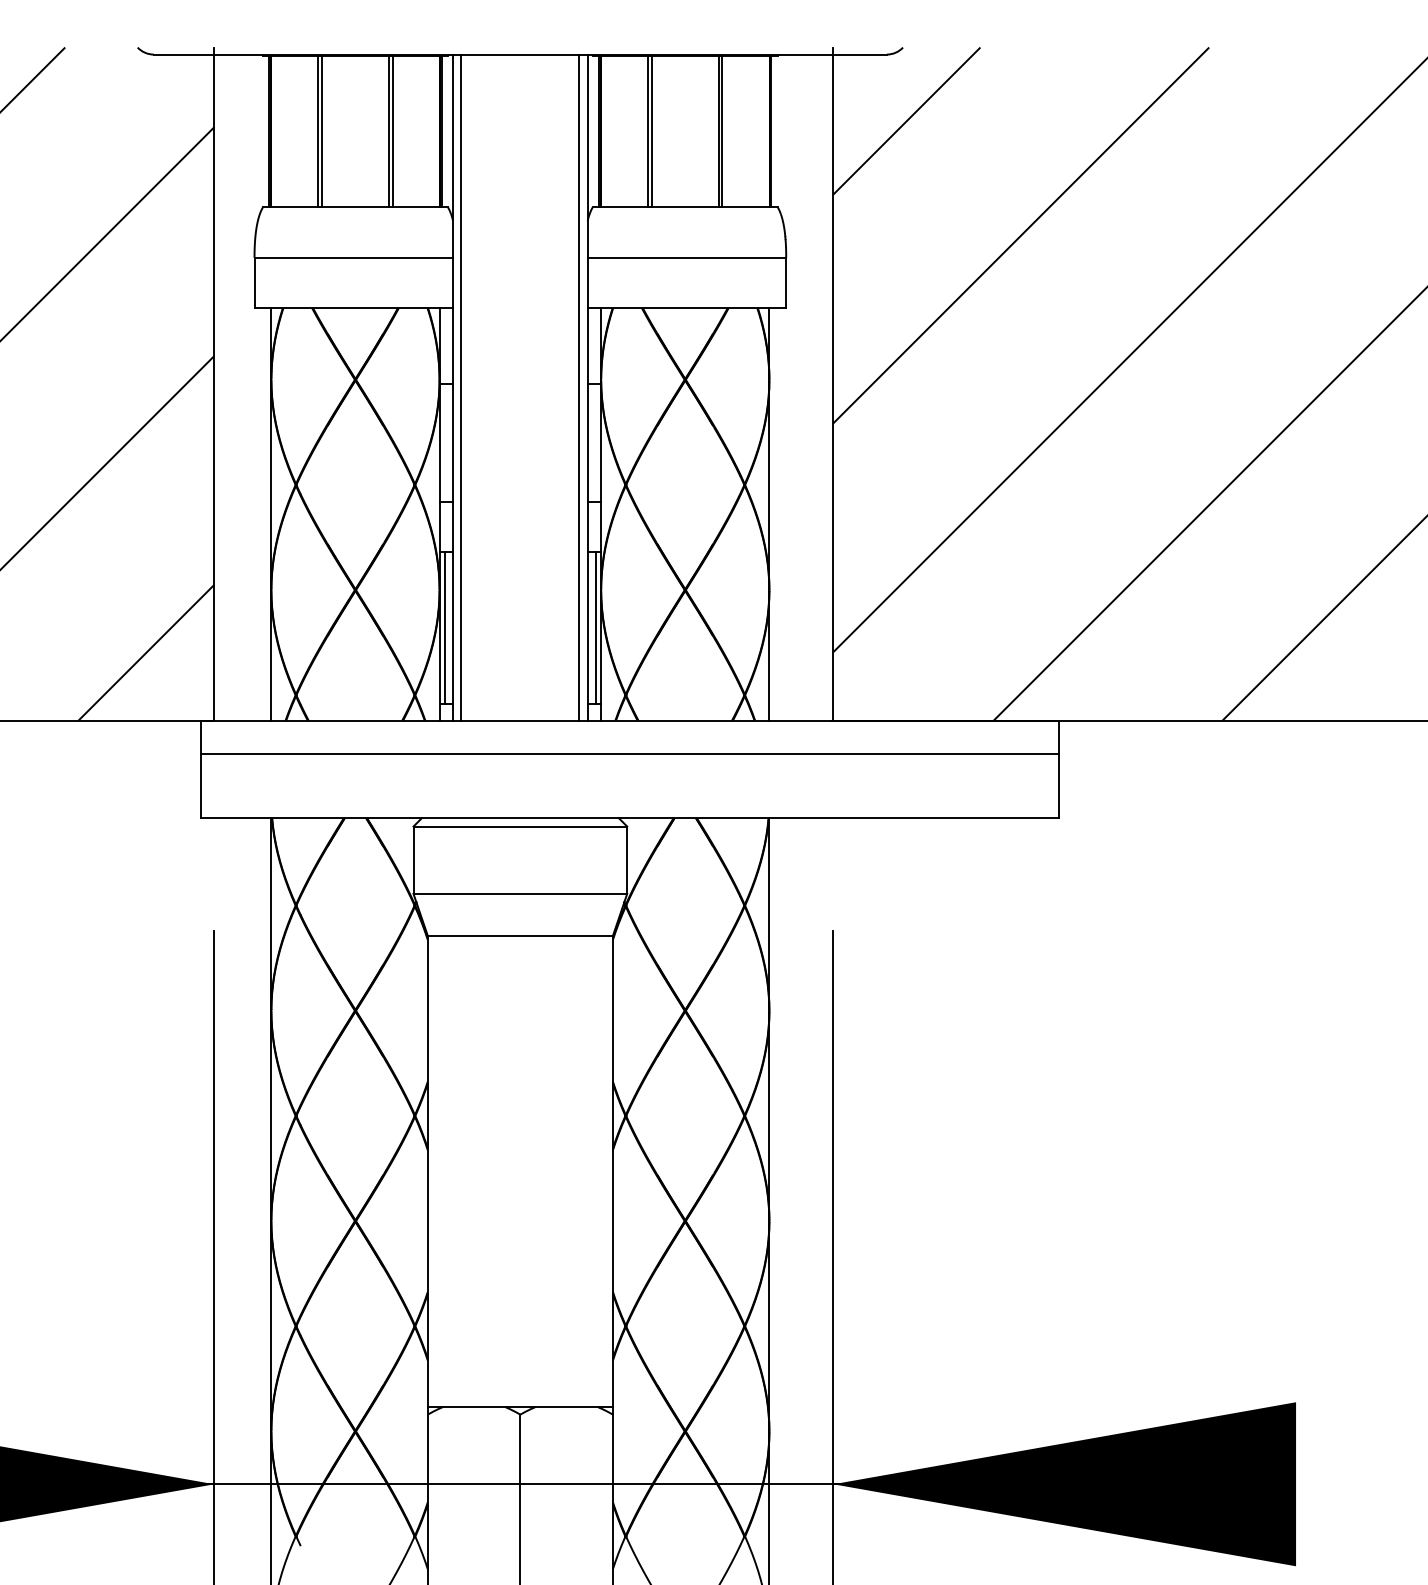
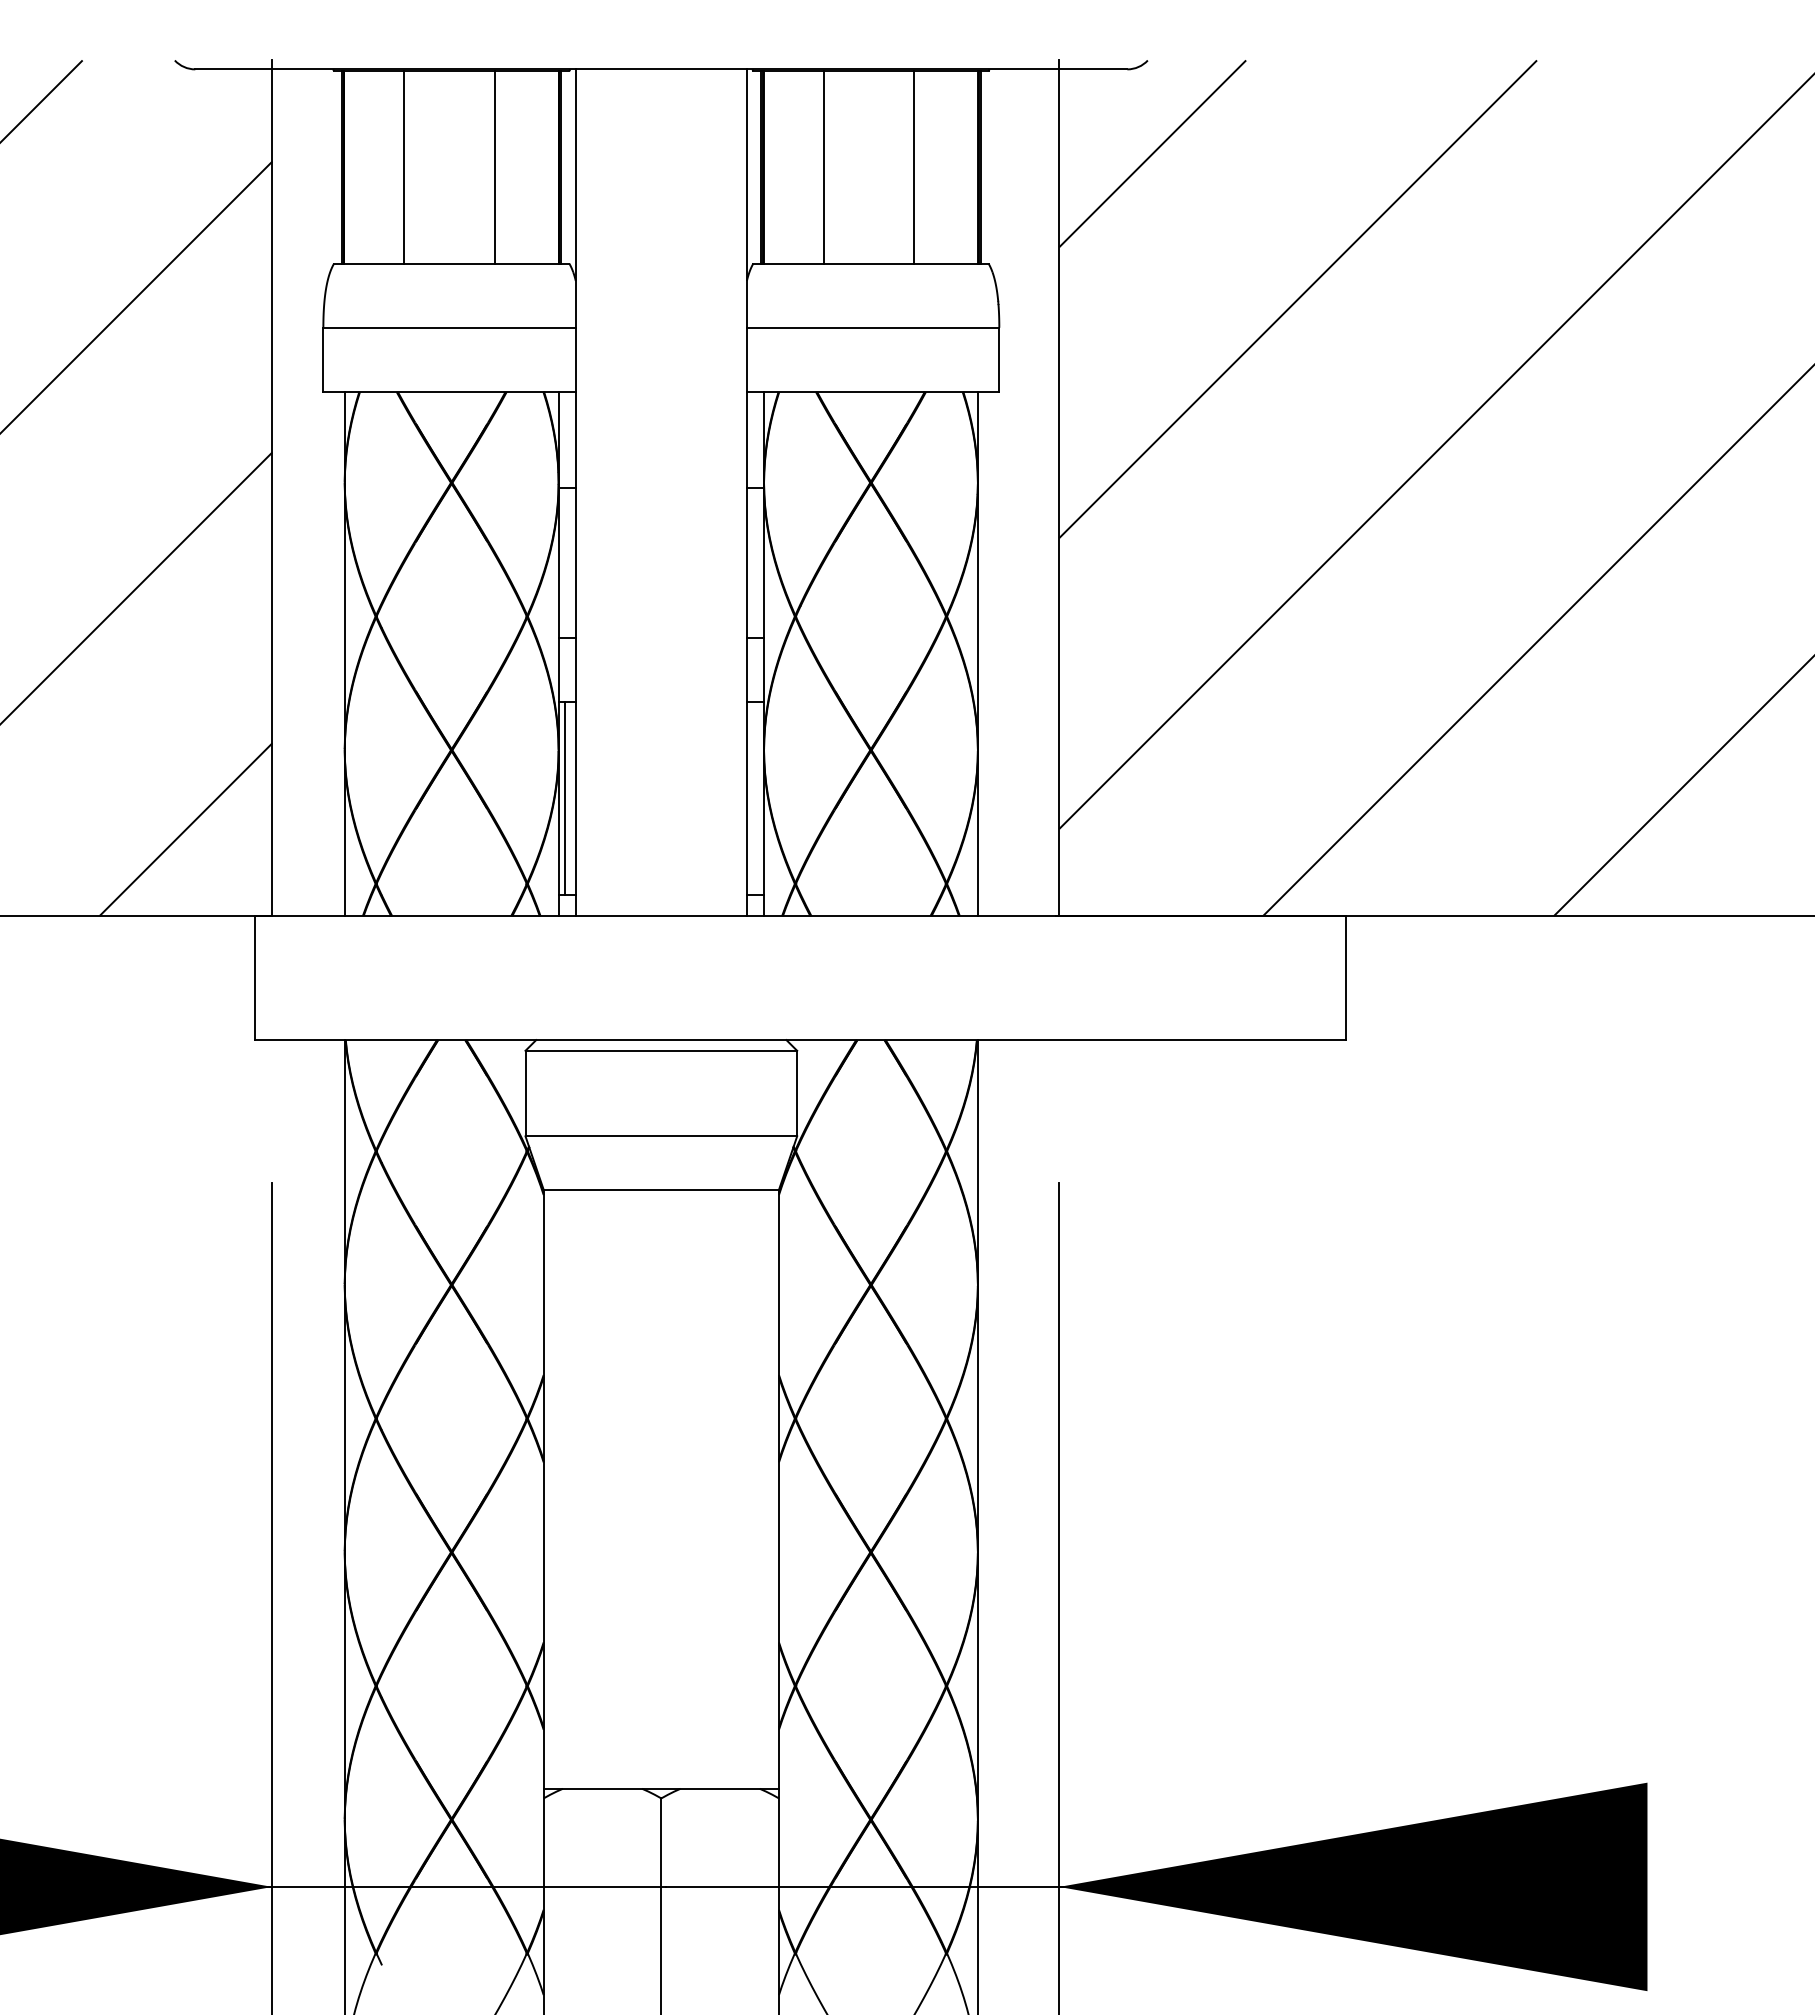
line: (321, 131) -> (408, 167), removed
line: (392, 131) -> (498, 167), removed
line: (651, 131) -> (828, 167), removed
line: (722, 131) -> (918, 167), removed
line: (461, 387) -> (586, 492), removed
line: (579, 387) -> (736, 492), removed
line: (596, 628) -> (757, 798), removed
line: (629, 753) -> (799, 958), removed

